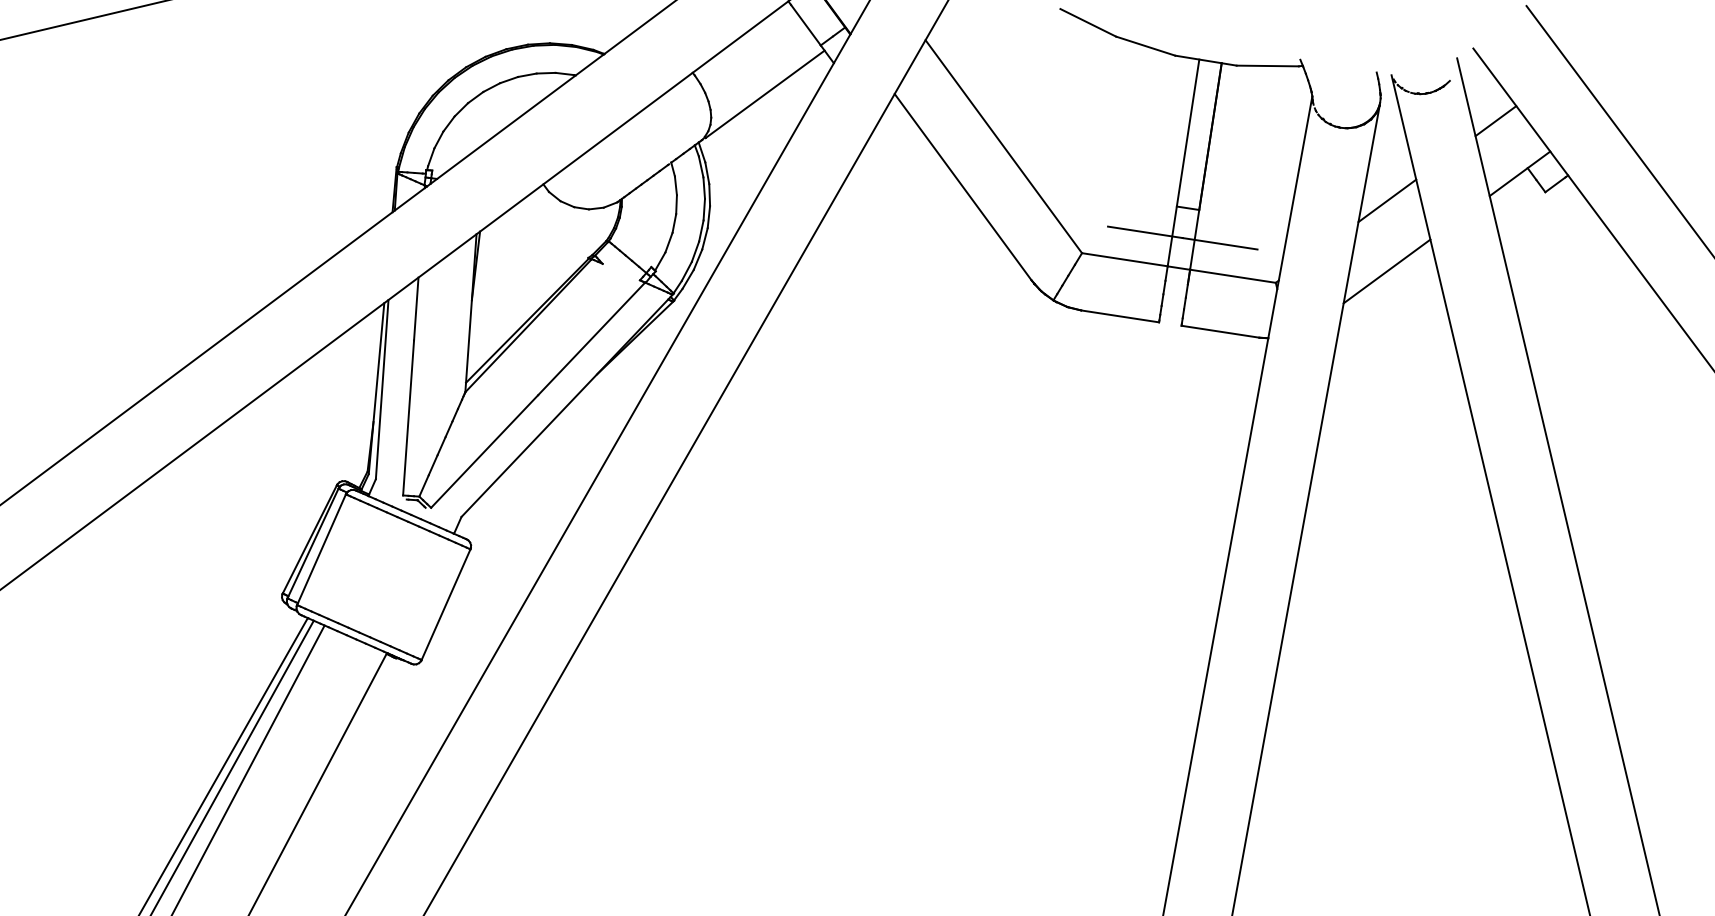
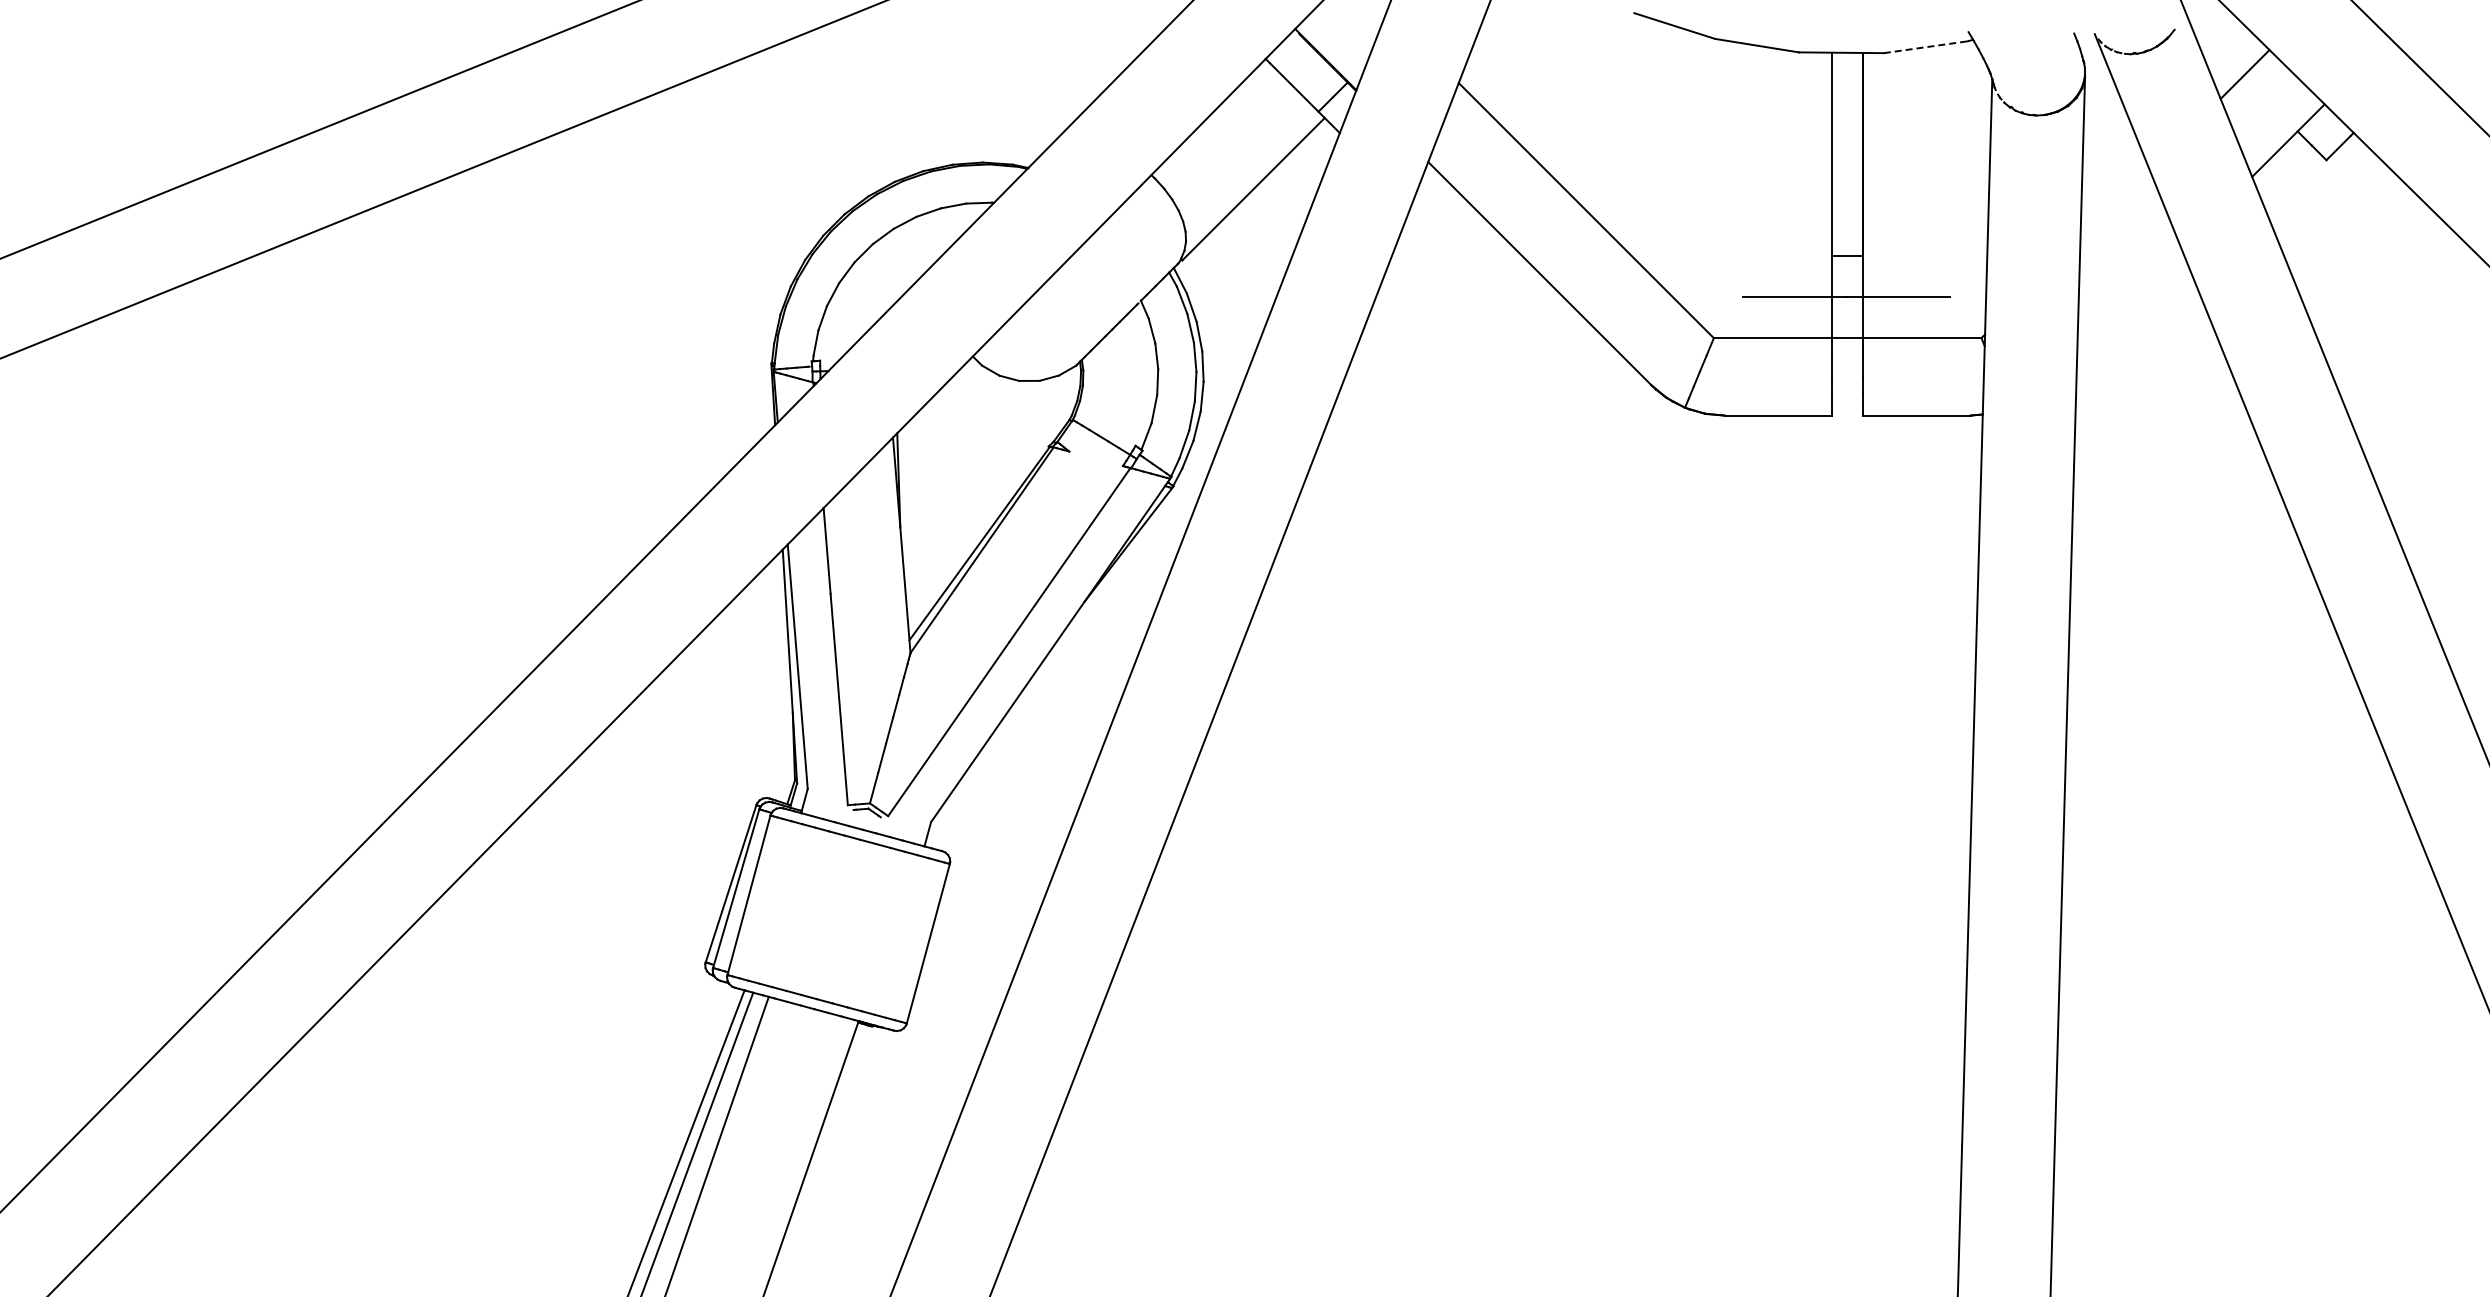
line: (1268, 66) -> (1926, 47), solid -> dashed
line: (1386, 200) -> (2114, 204), removed
line: (1387, 271) -> (2129, 299), removed

